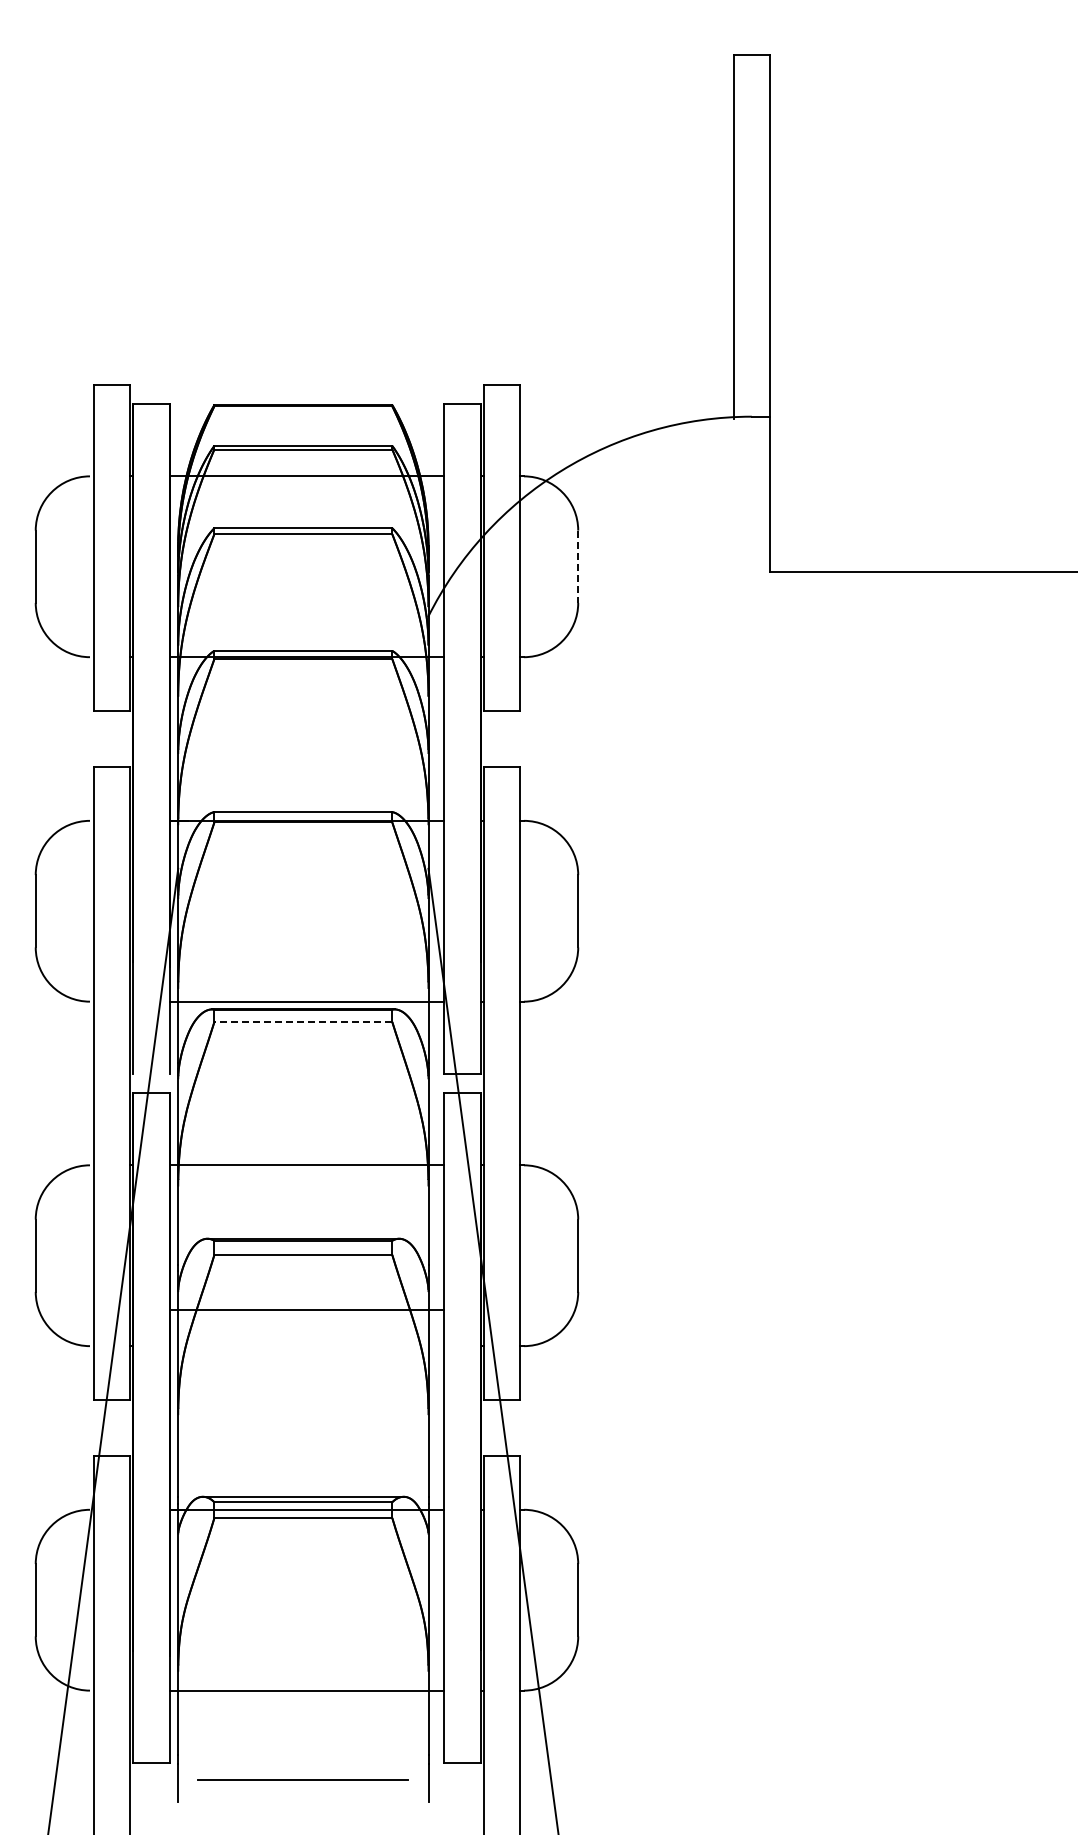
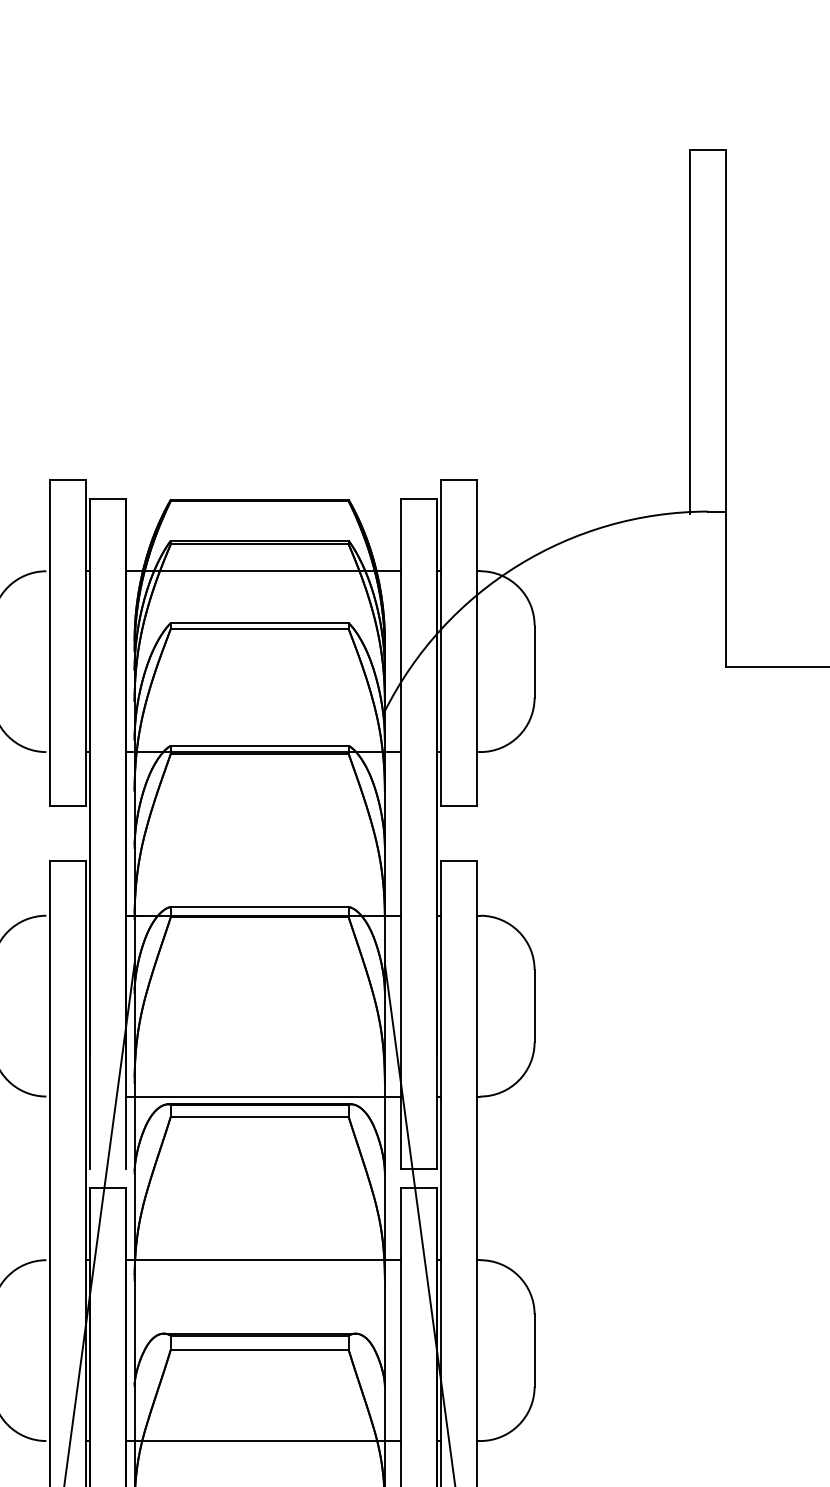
line: (578, 567) -> (534, 662), dashed -> solid
line: (303, 1022) -> (259, 1117), dashed -> solid
line: (306, 1310) -> (262, 1441), moved

